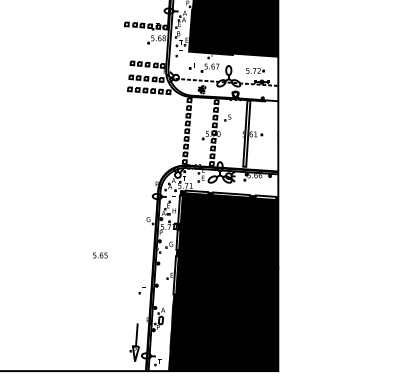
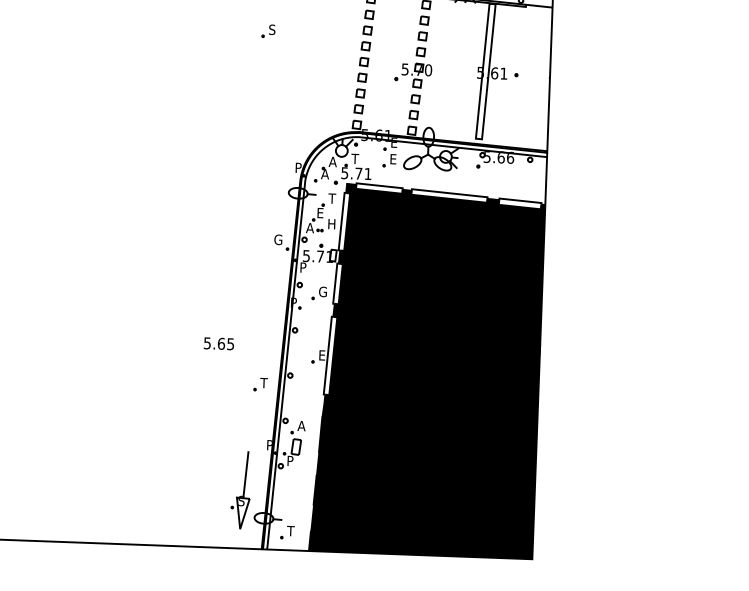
part: (227, 117) -> (267, 30), moved
text: (100, 255) -> (219, 343), moved

